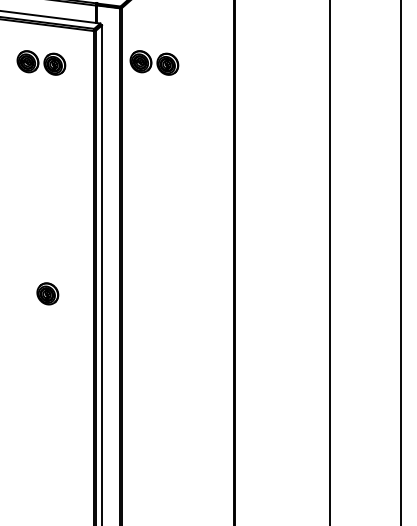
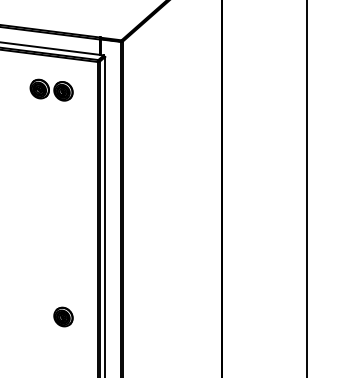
part: (154, 62) -> (151, 89), removed
part: (47, 293) -> (63, 316), moved

